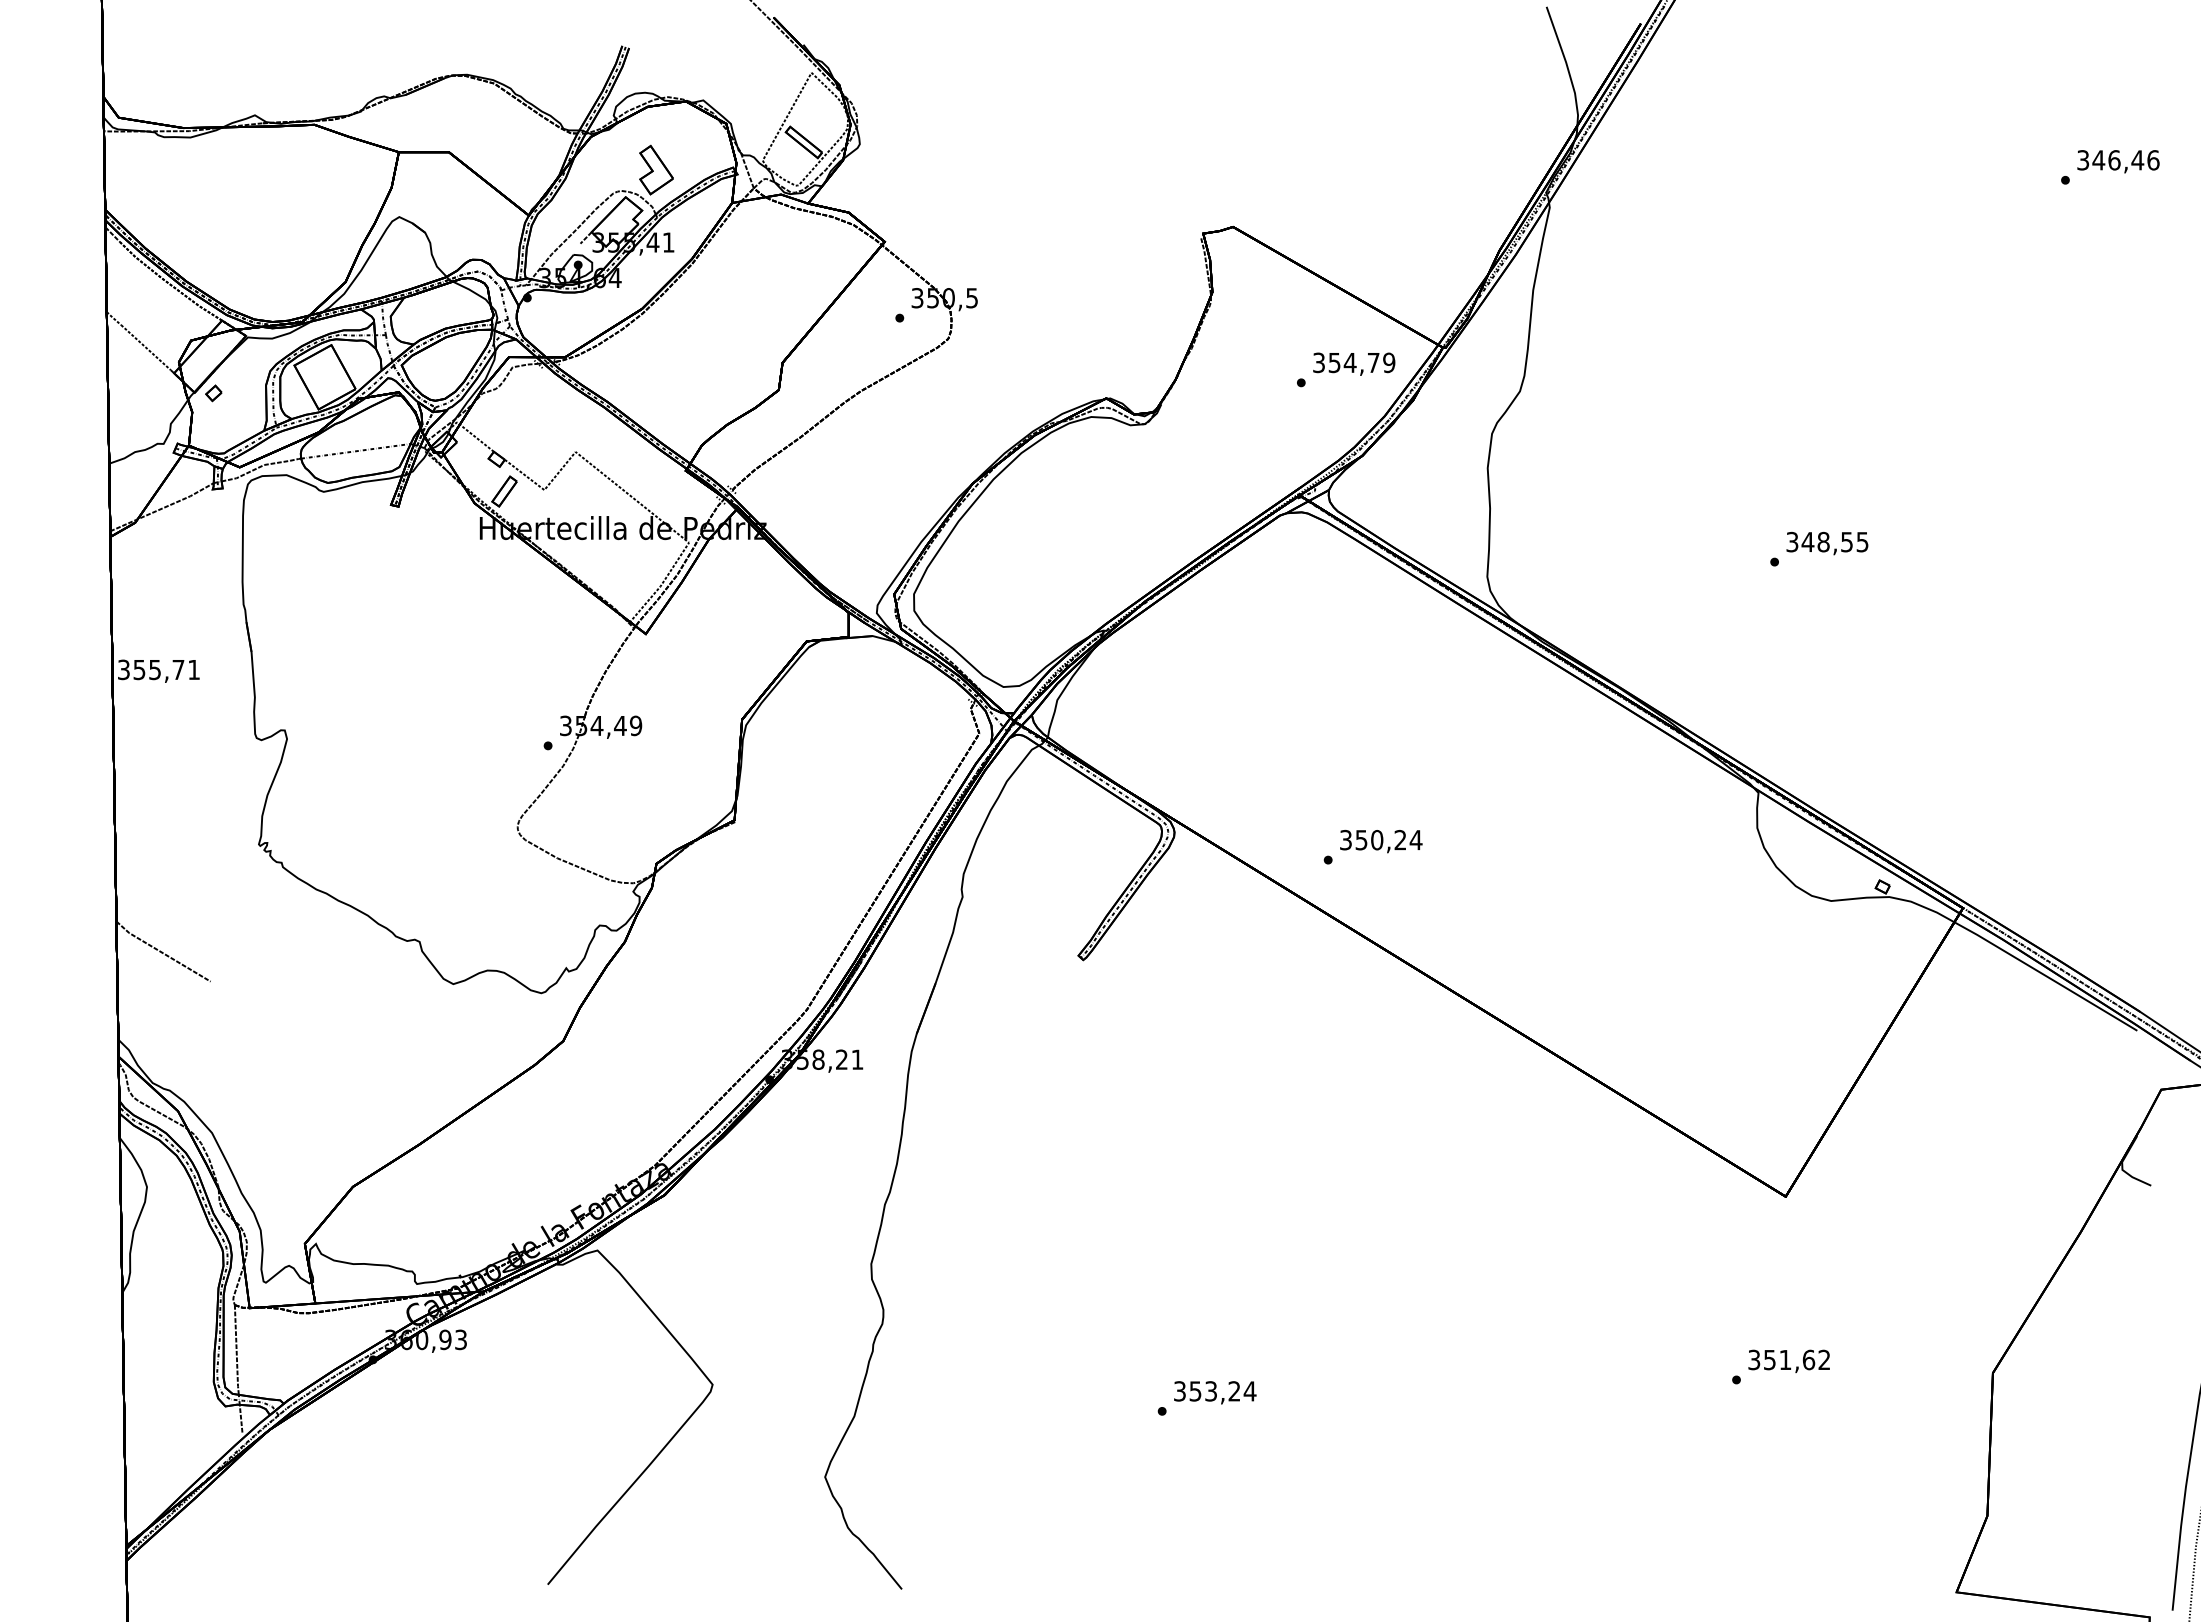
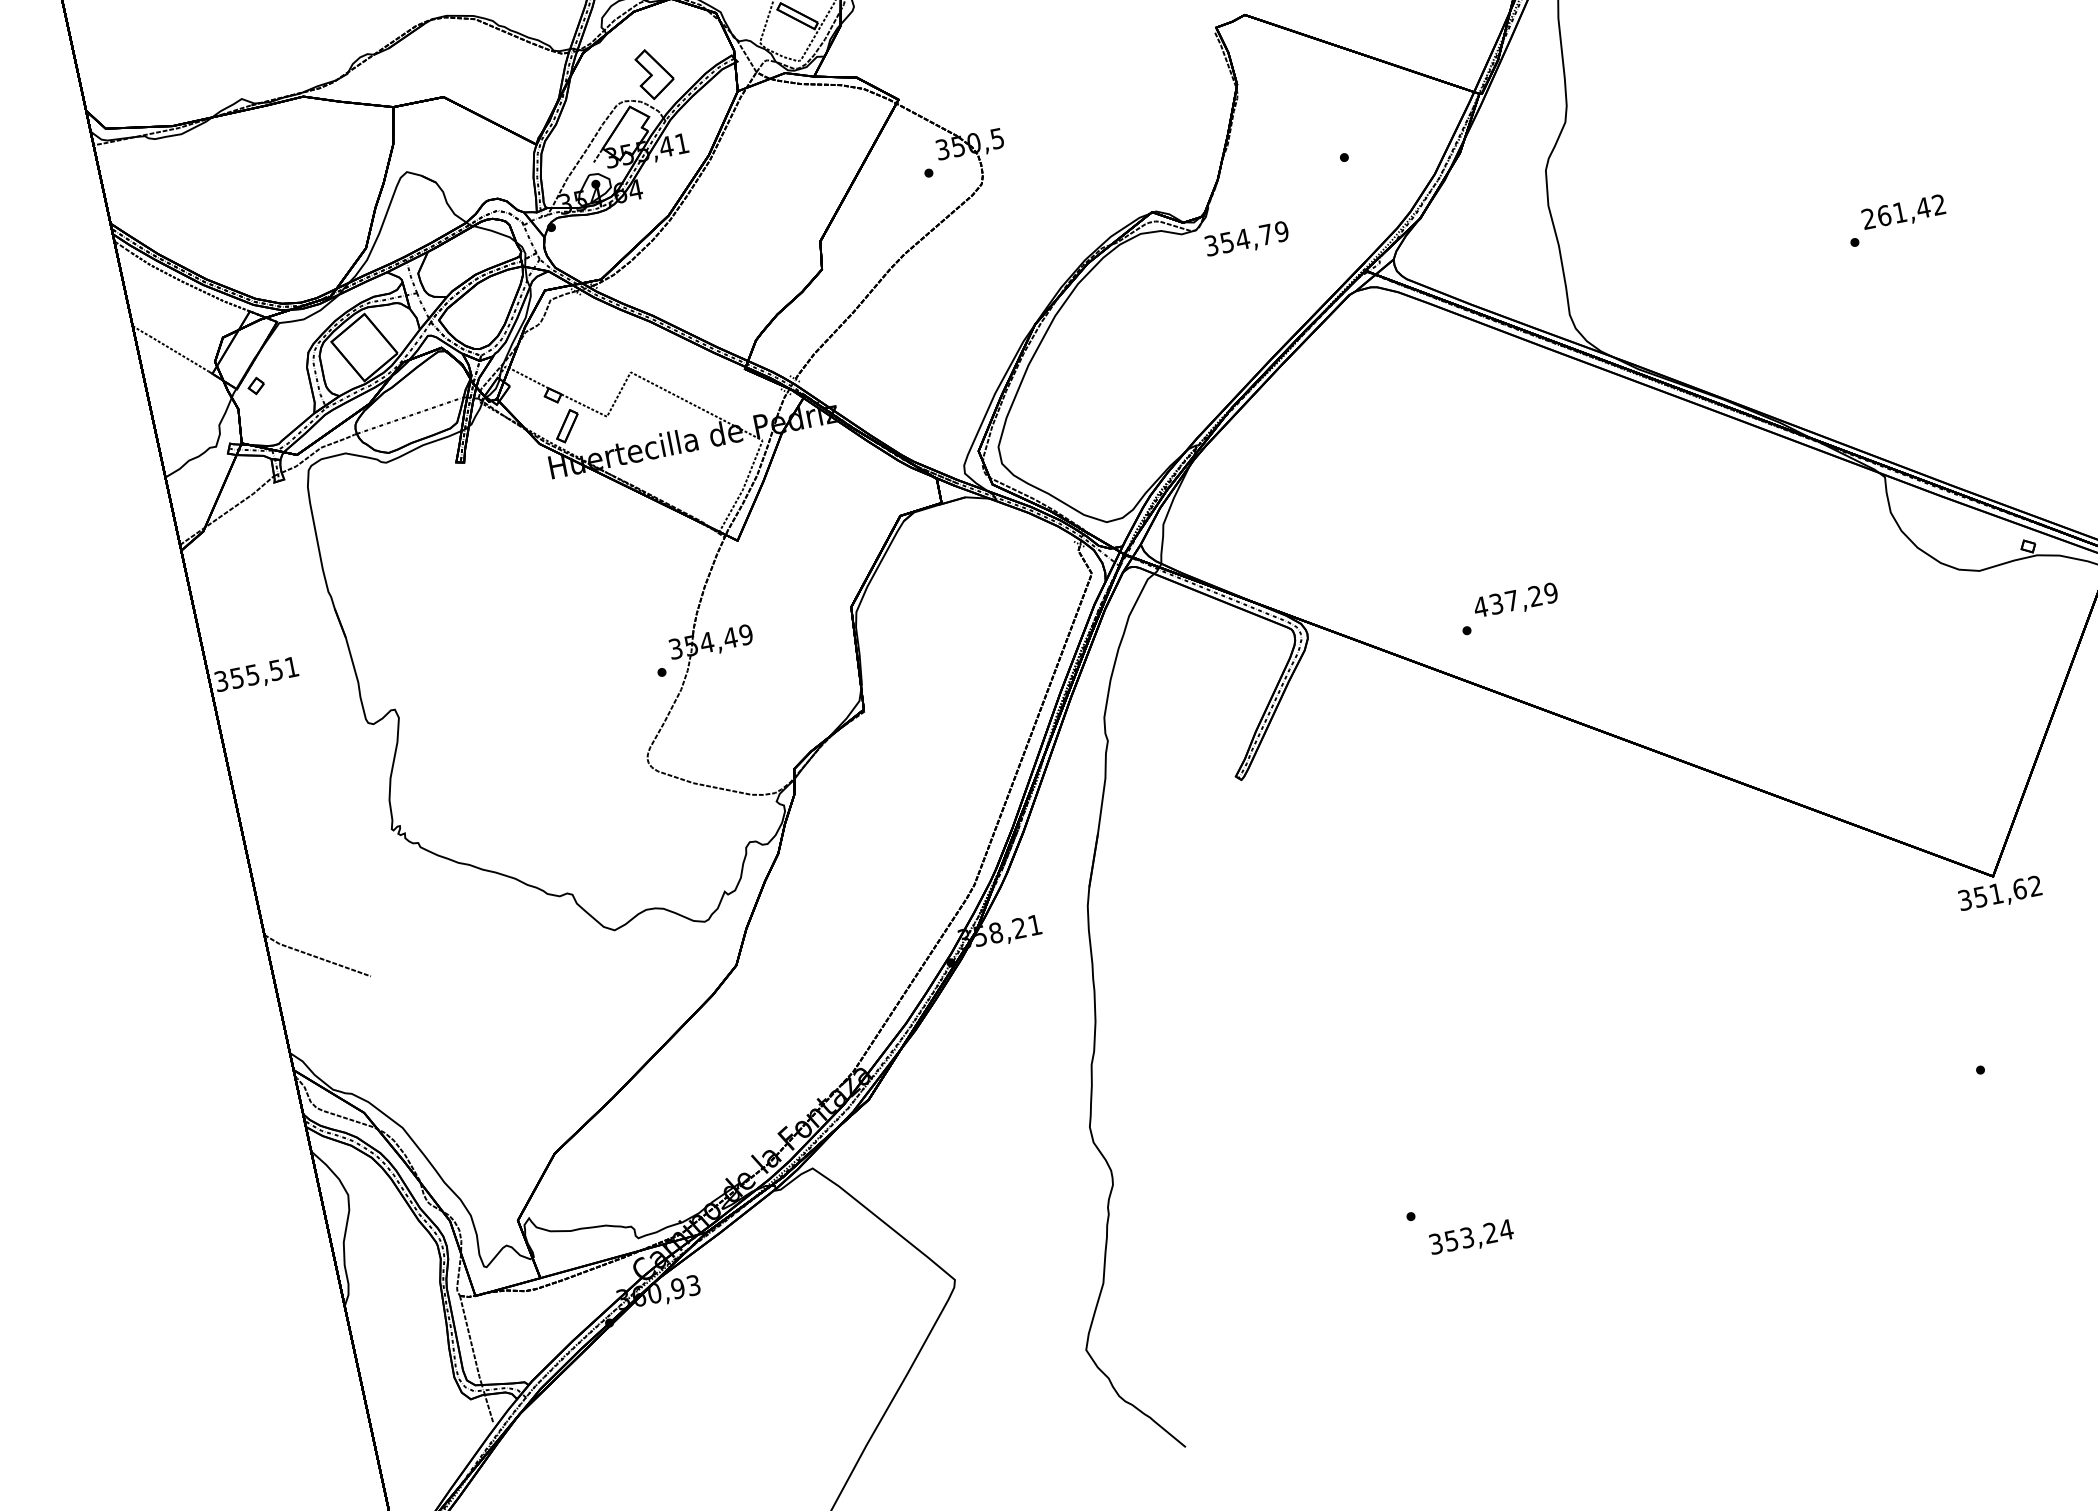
text: (1354, 363) -> (1247, 239), moved
text: (1827, 541) -> (1903, 211), 348,55 -> 261,42
text: (178, 670) -> (276, 670), 355,71 -> 355,51
text: (1380, 839) -> (1515, 599), 350,24 -> 437,29
text: (1788, 1360) -> (1999, 893), moved
text: (1215, 1392) -> (1471, 1237), moved

